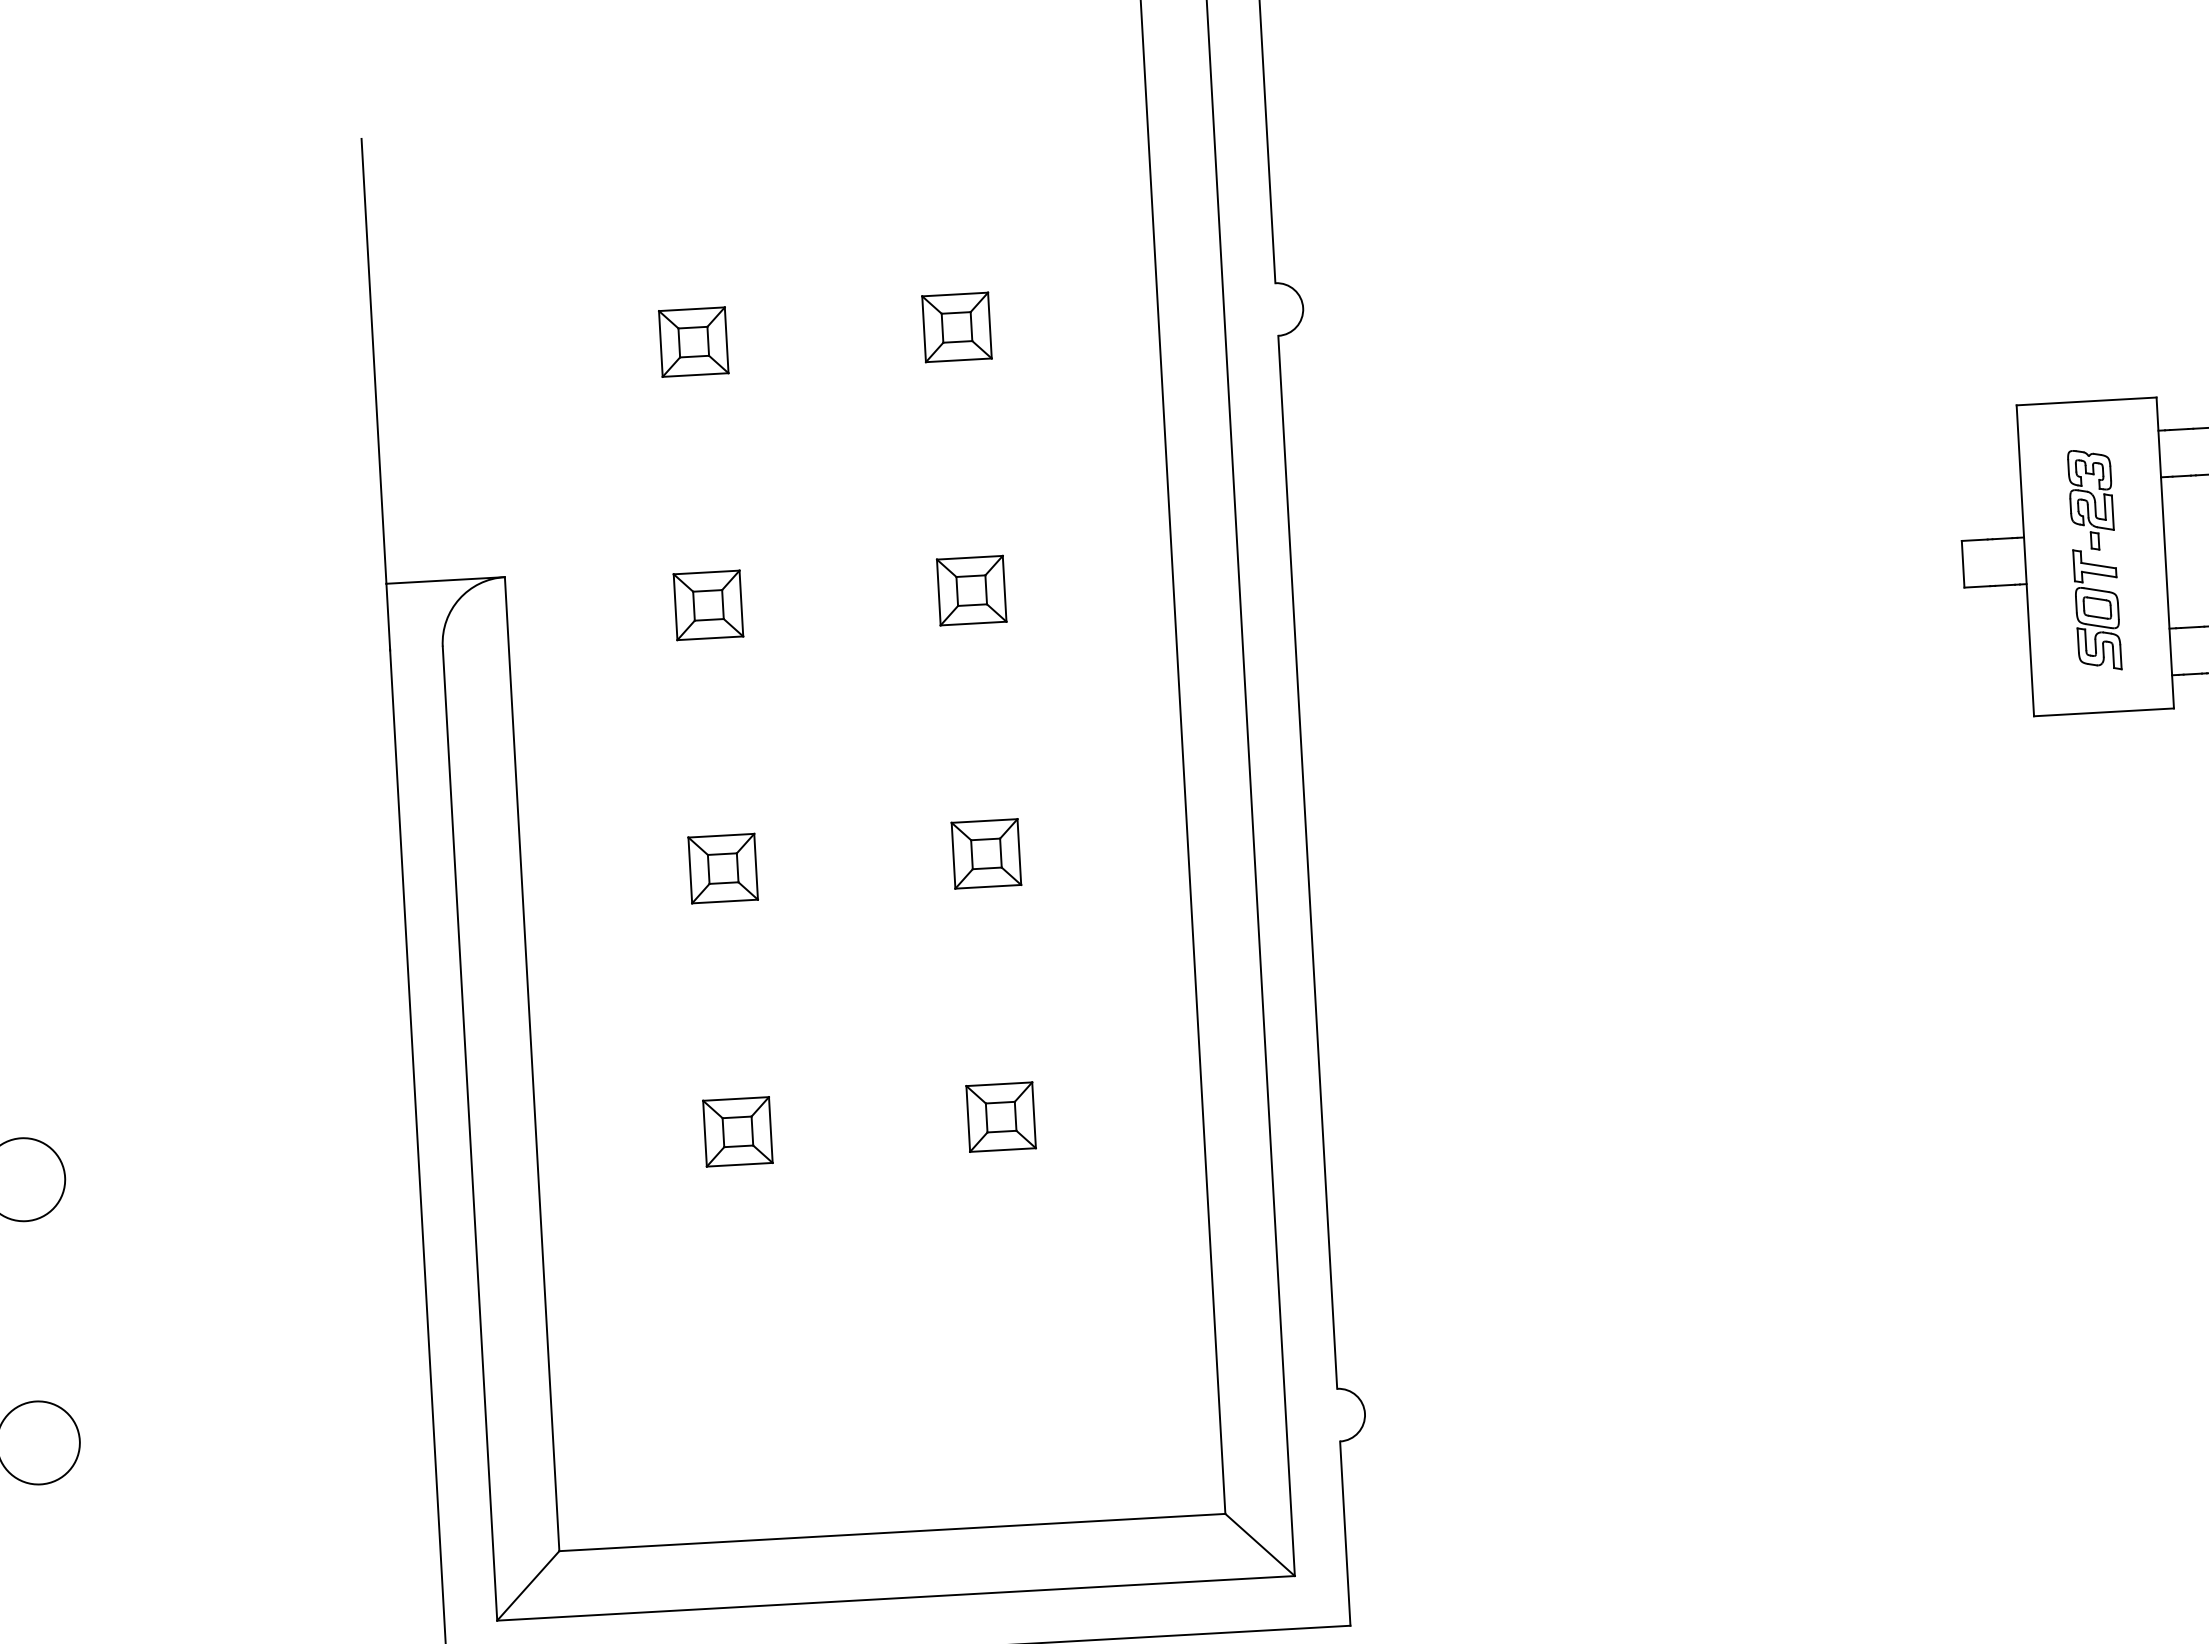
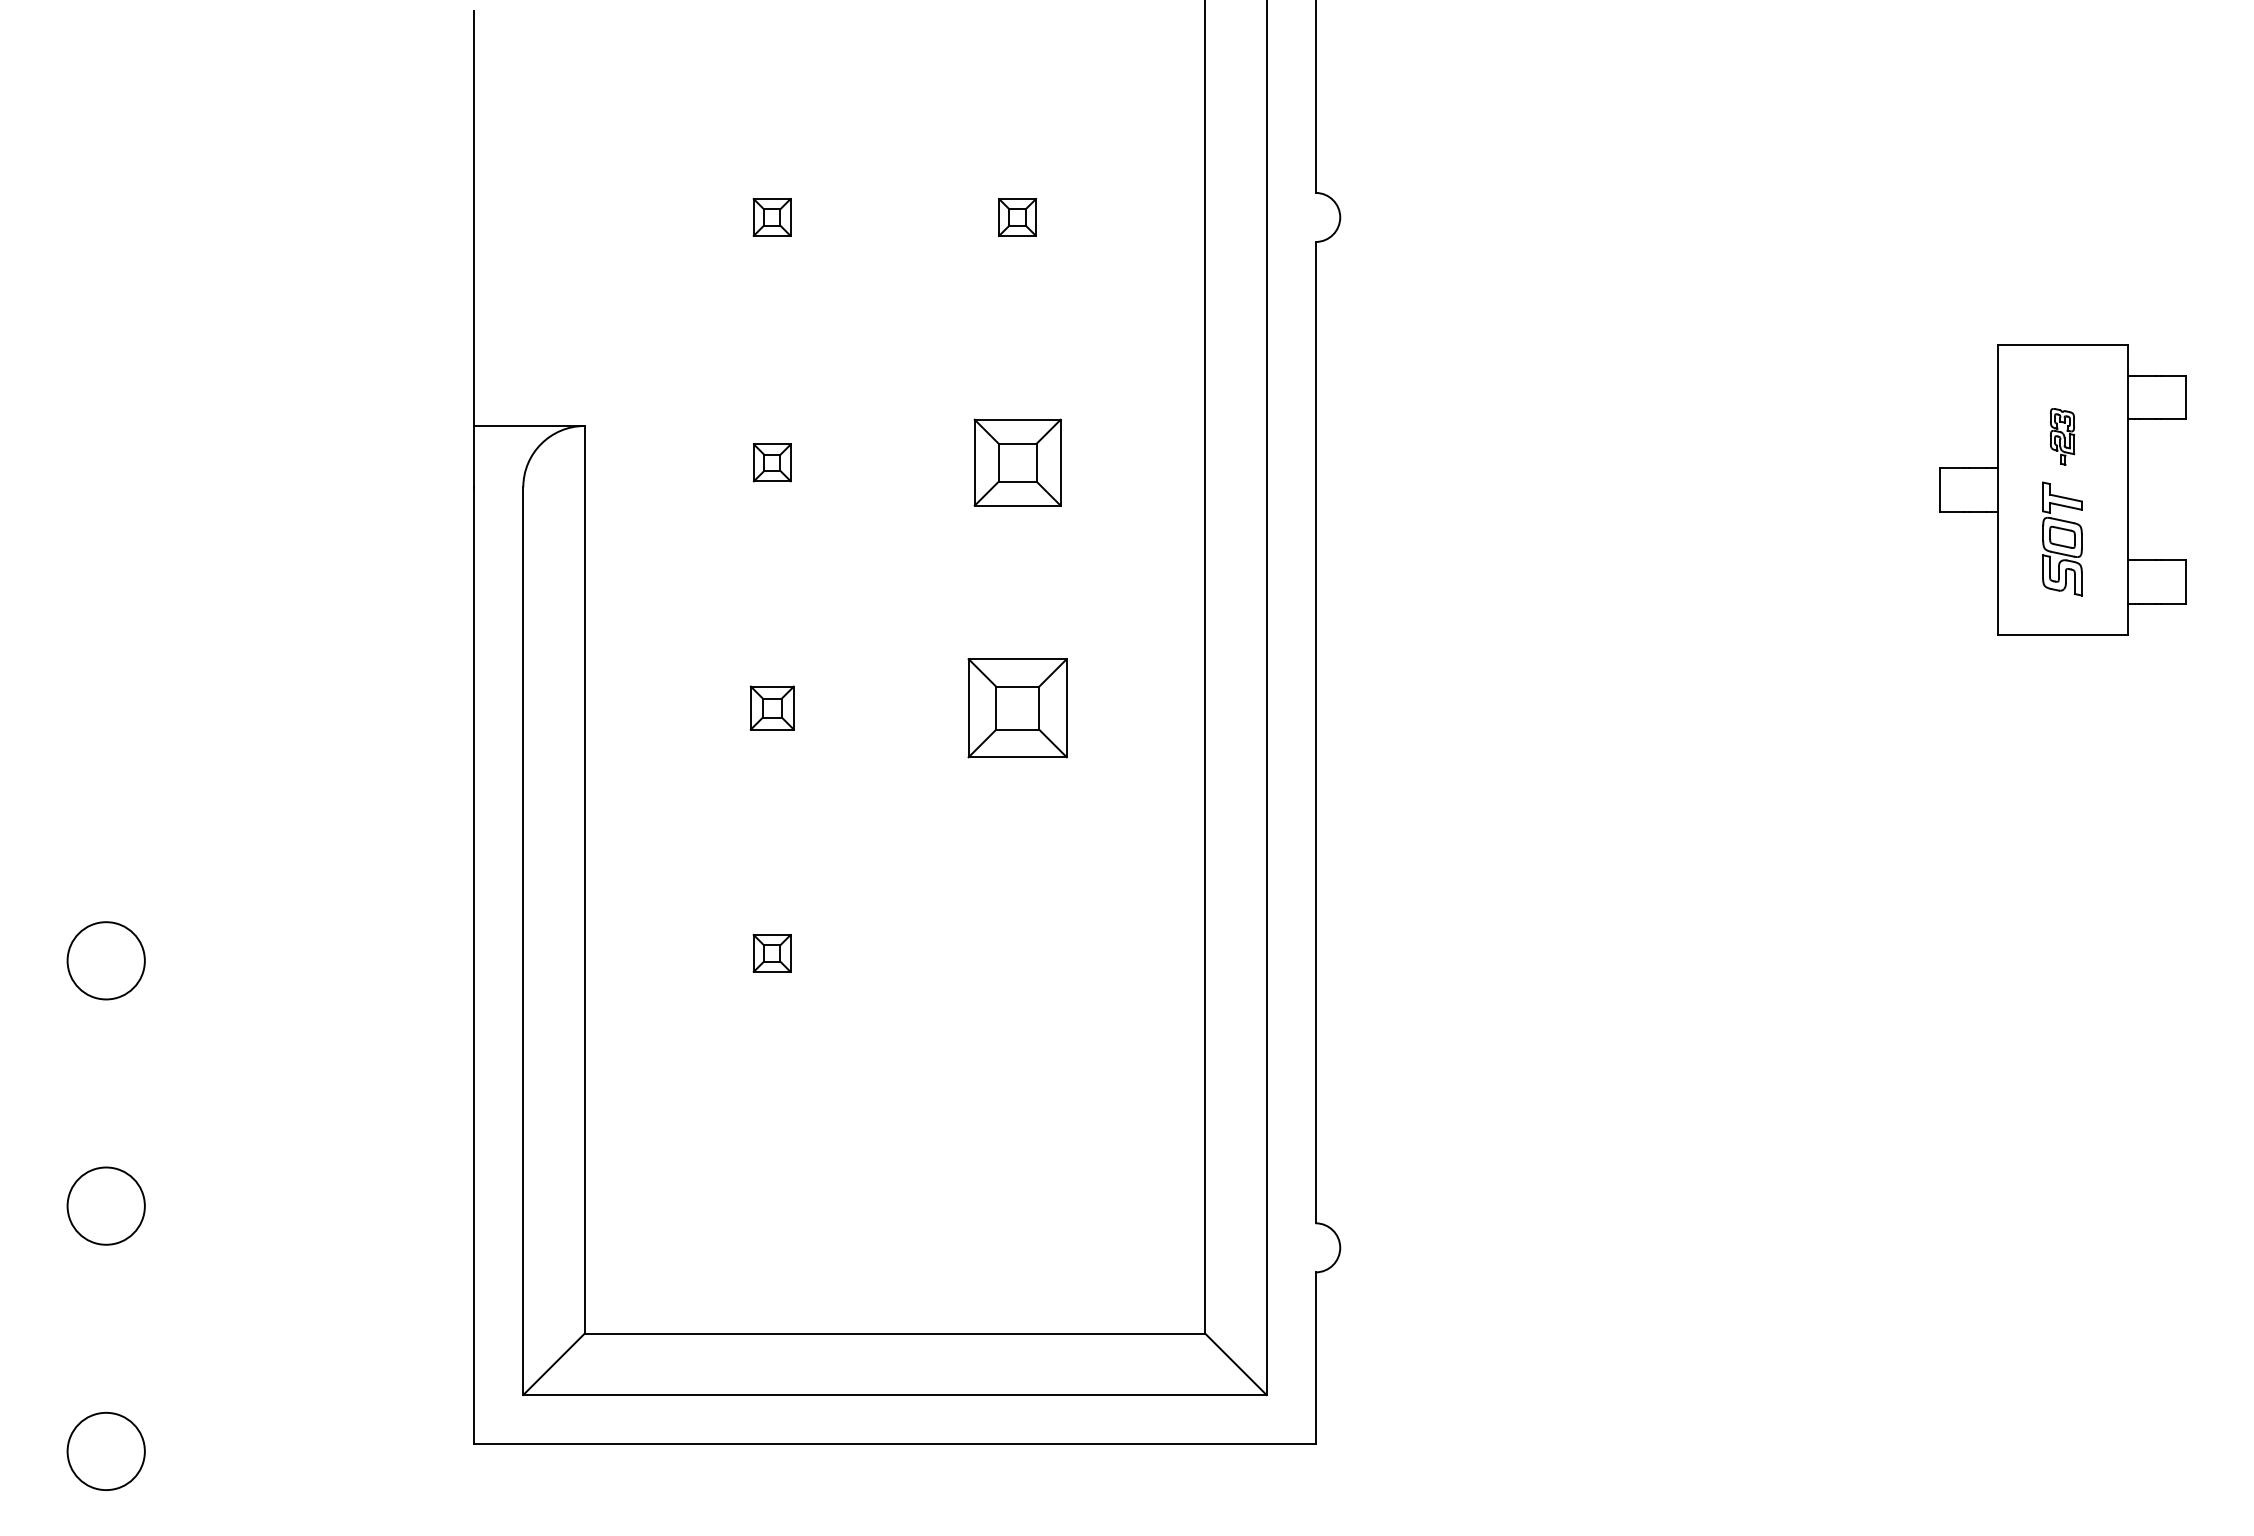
part: (956, 327) -> (1017, 217), size x0.6
part: (692, 342) -> (771, 217), size x0.6
part: (2091, 499) -> (2062, 436), size x0.6
part: (971, 590) -> (1017, 462), size x1.4
part: (708, 605) -> (772, 462), size x0.6
part: (986, 853) -> (1017, 707), size x1.6
part: (723, 867) -> (772, 707), size x0.7
part: (1001, 1117) -> (1017, 953), removed
part: (737, 1131) -> (771, 953), size x0.6

